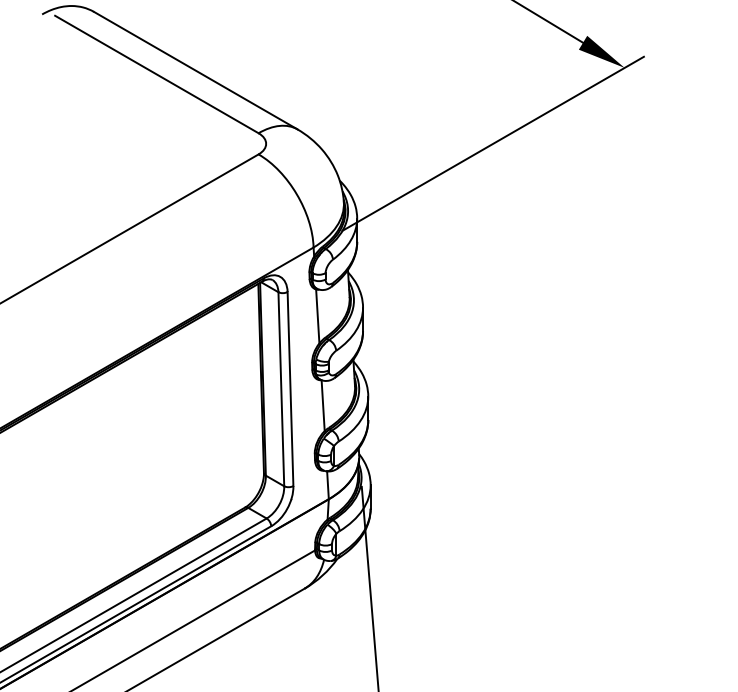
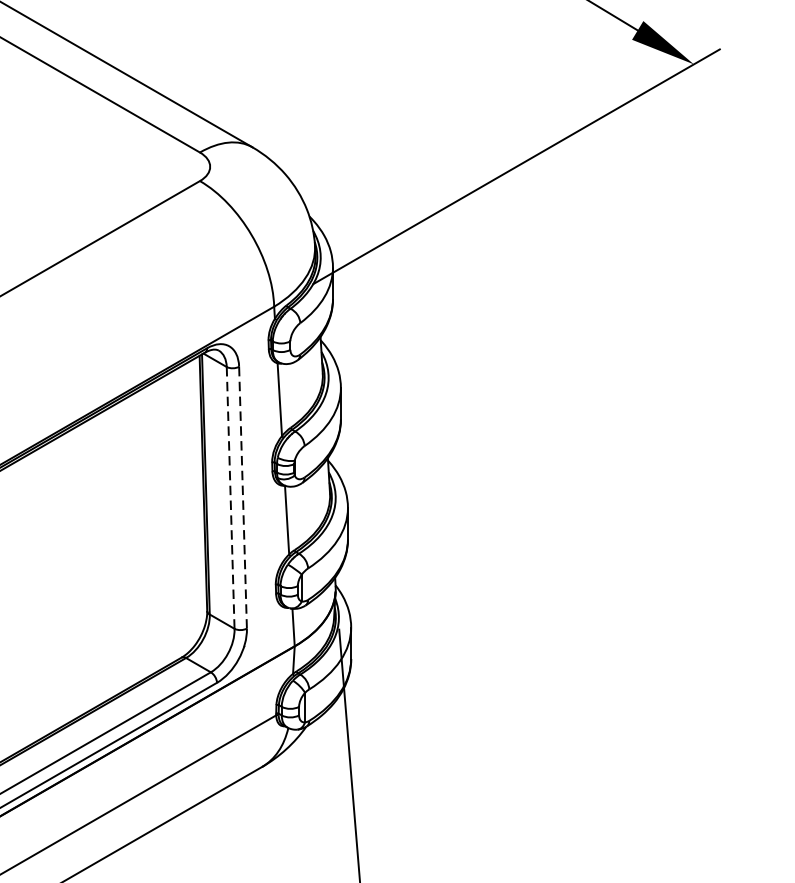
line: (290, 388) -> (243, 496), solid -> dashed
line: (281, 389) -> (230, 498), solid -> dashed

